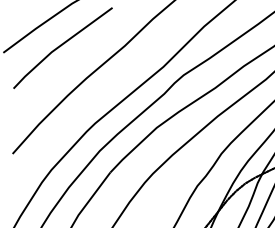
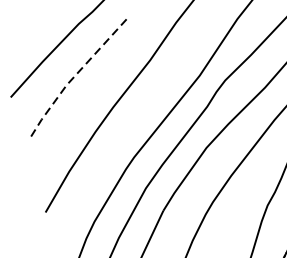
line: (59, 46) -> (74, 76), solid -> dashed

